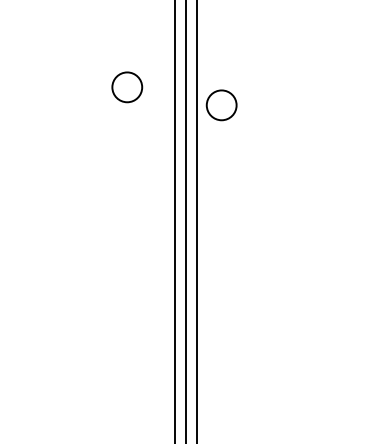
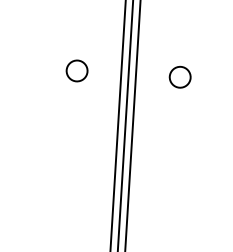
circle: (127, 87) -> (77, 71), moved
circle: (221, 105) -> (180, 77), moved

